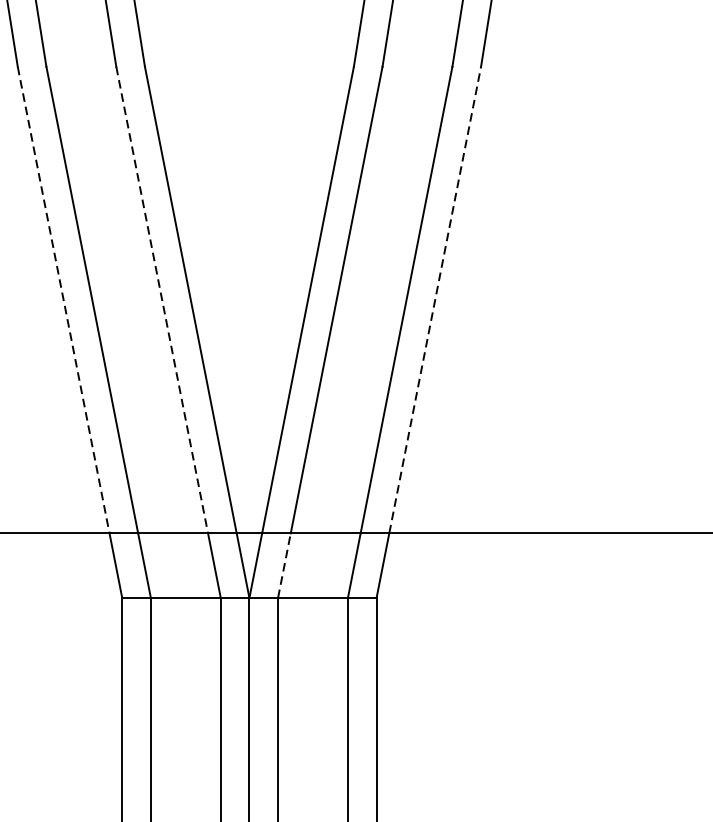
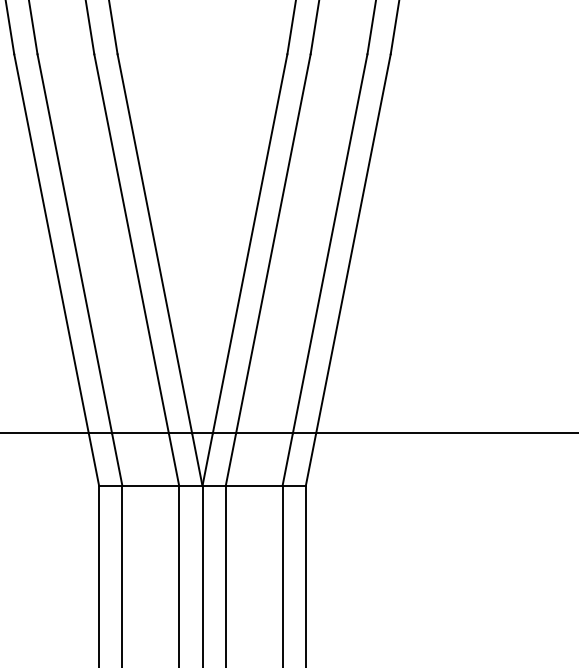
line: (435, 299) -> (353, 243), dashed -> solid
line: (63, 300) -> (51, 244), dashed -> solid
line: (162, 300) -> (131, 244), dashed -> solid
line: (283, 565) -> (230, 459), dashed -> solid

